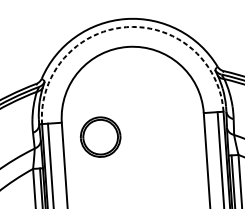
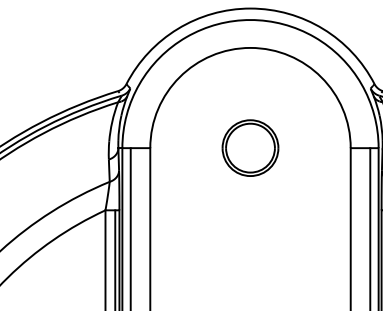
arc: (126, 27) -> (250, 20), dashed -> solid
part: (100, 136) -> (250, 147), moved

